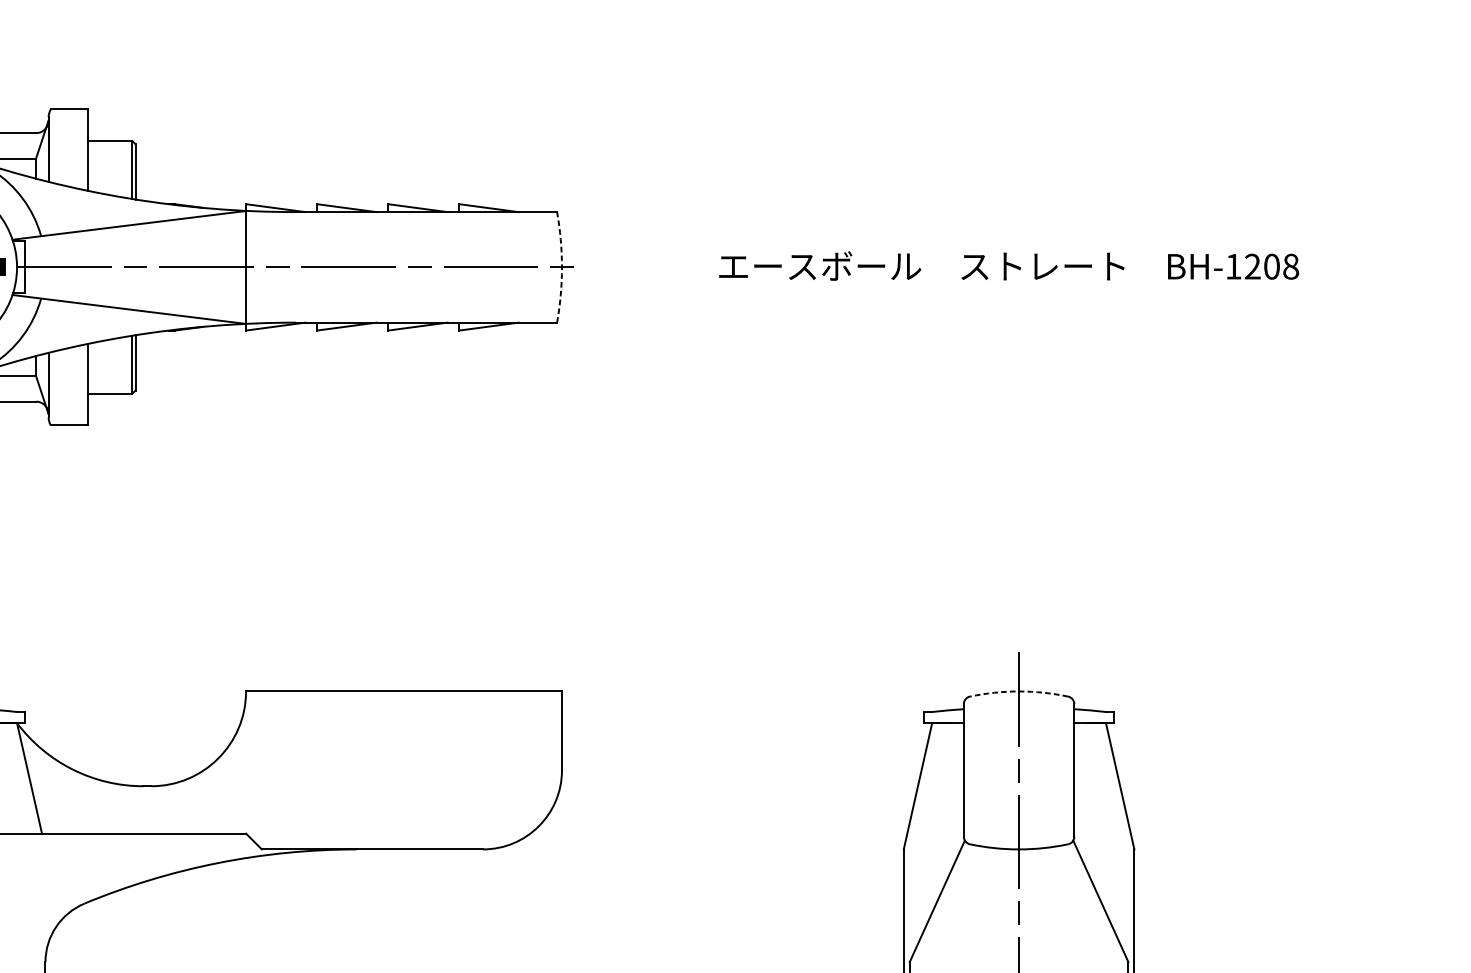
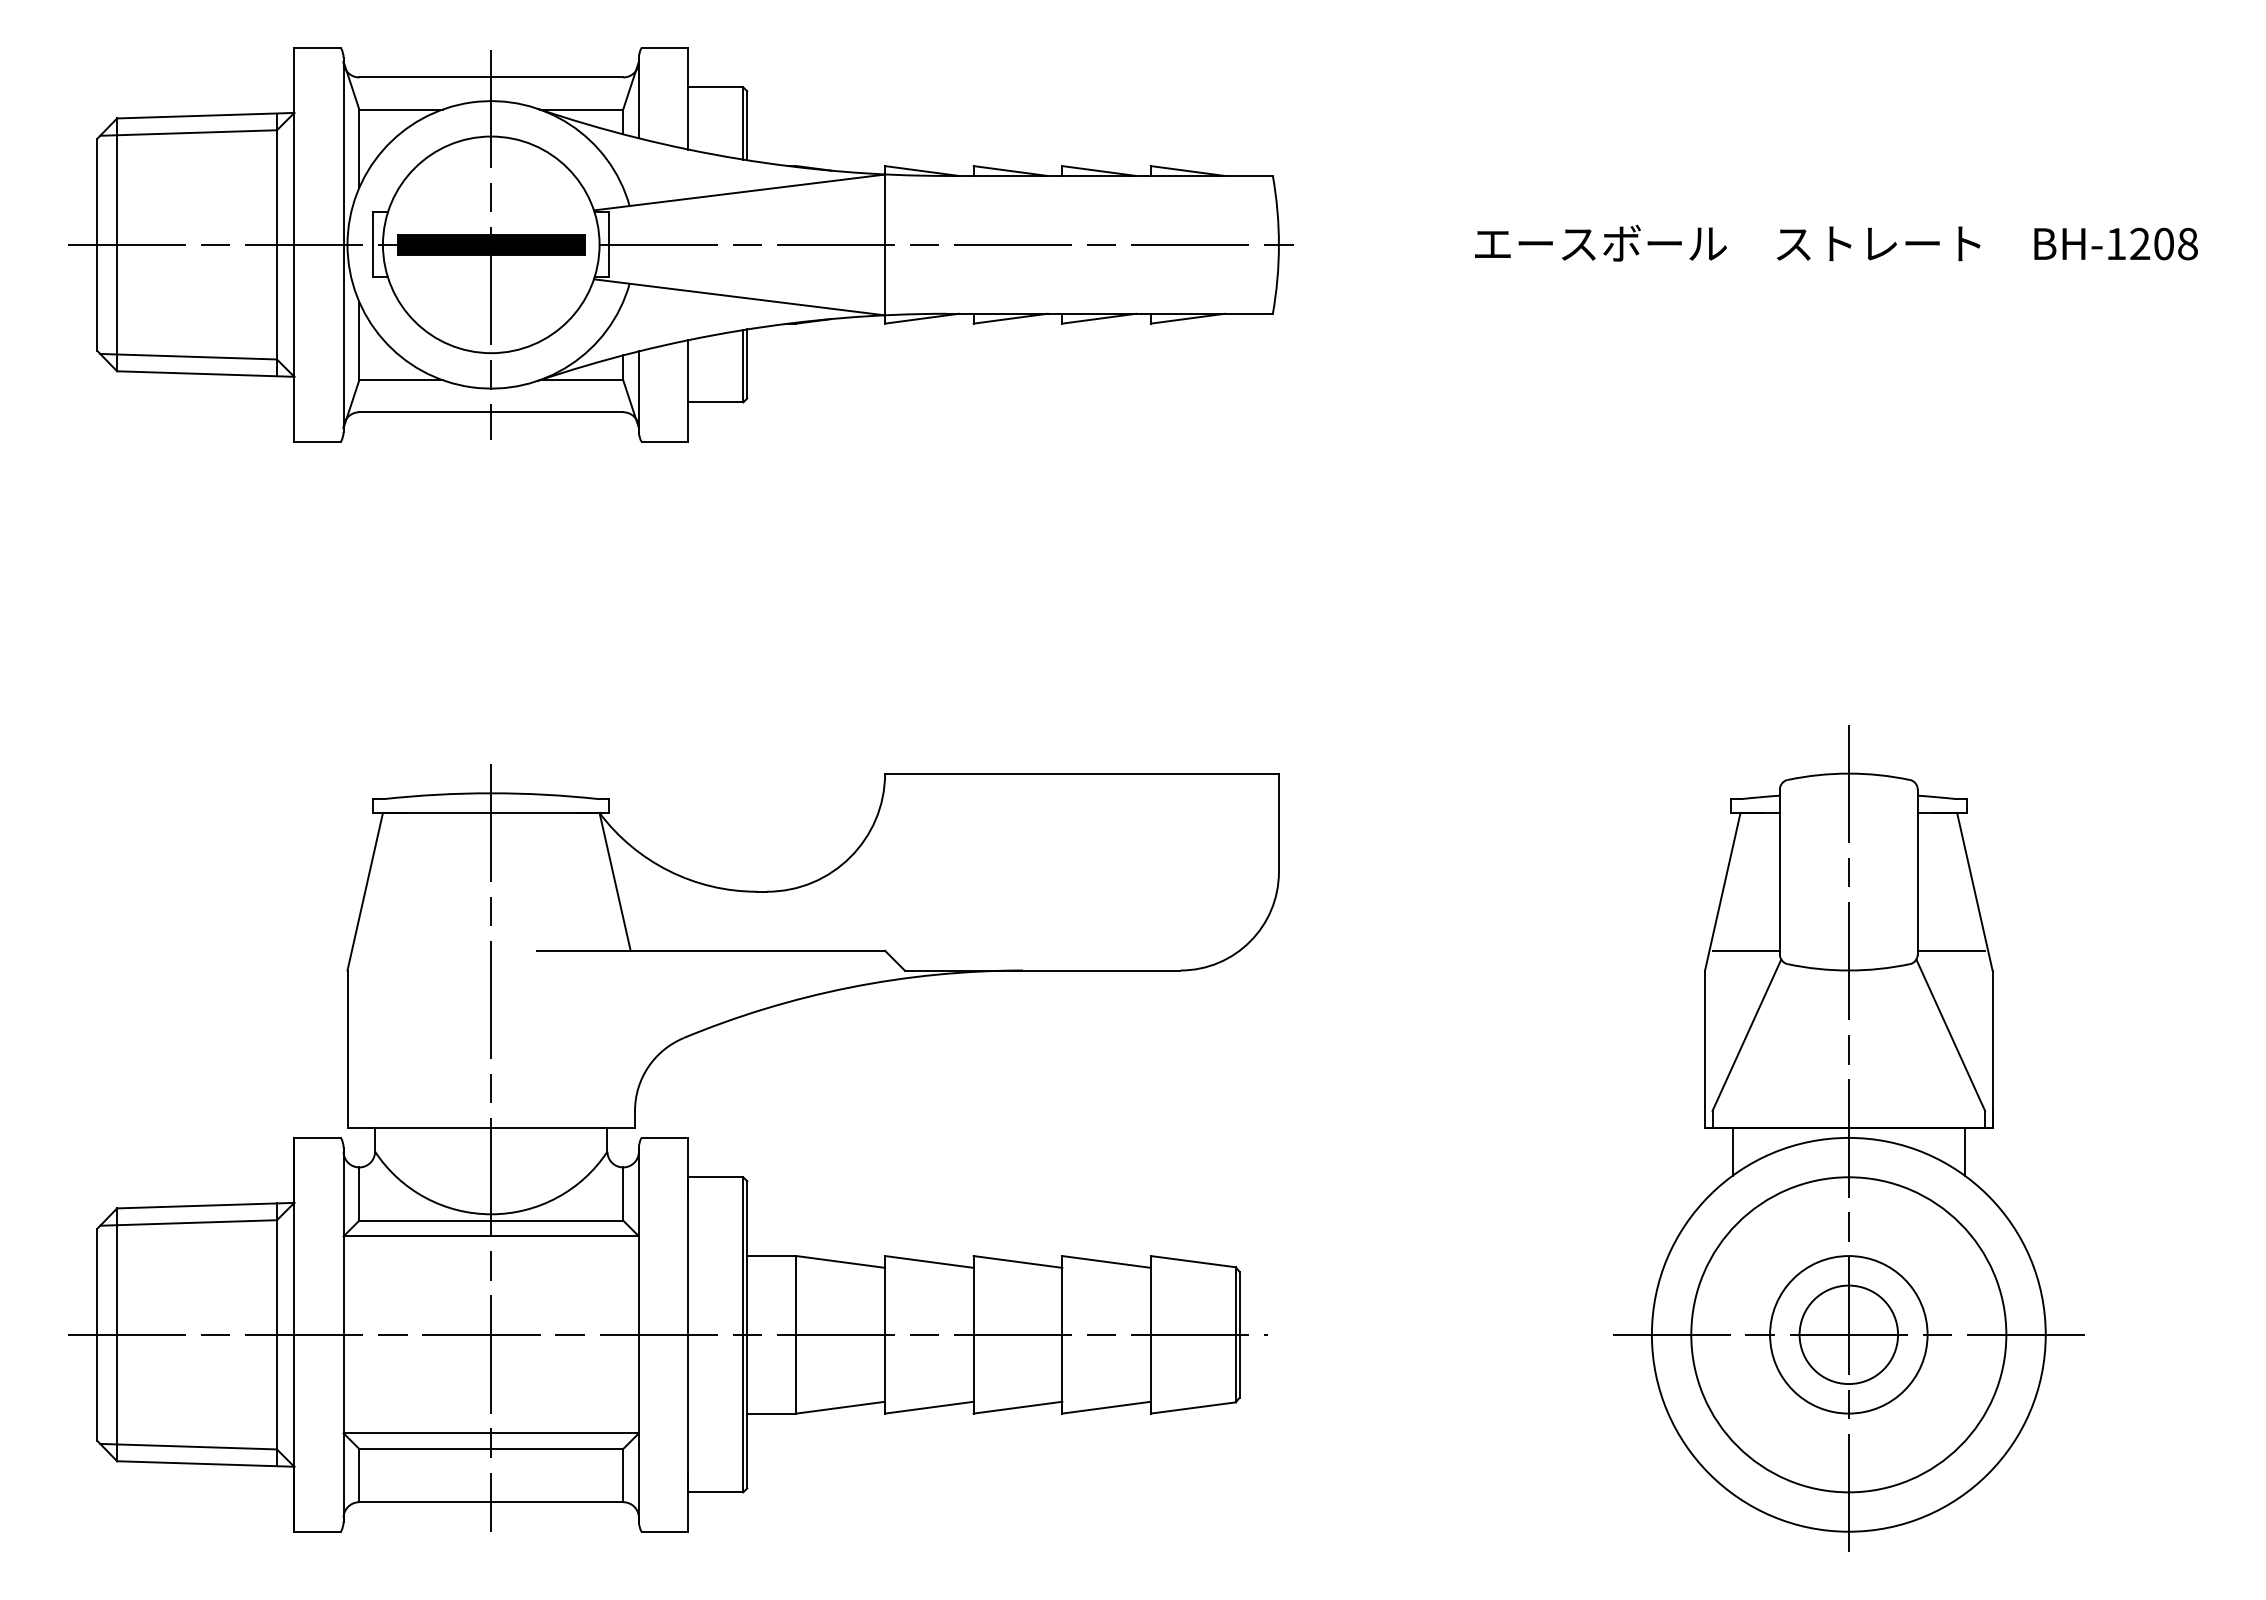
arc: (561, 267) -> (1278, 244), dashed -> solid
arc: (1018, 691) -> (1848, 773), dashed -> solid
line: (936, 833) -> (1745, 950), added
line: (1101, 833) -> (1951, 950), added

